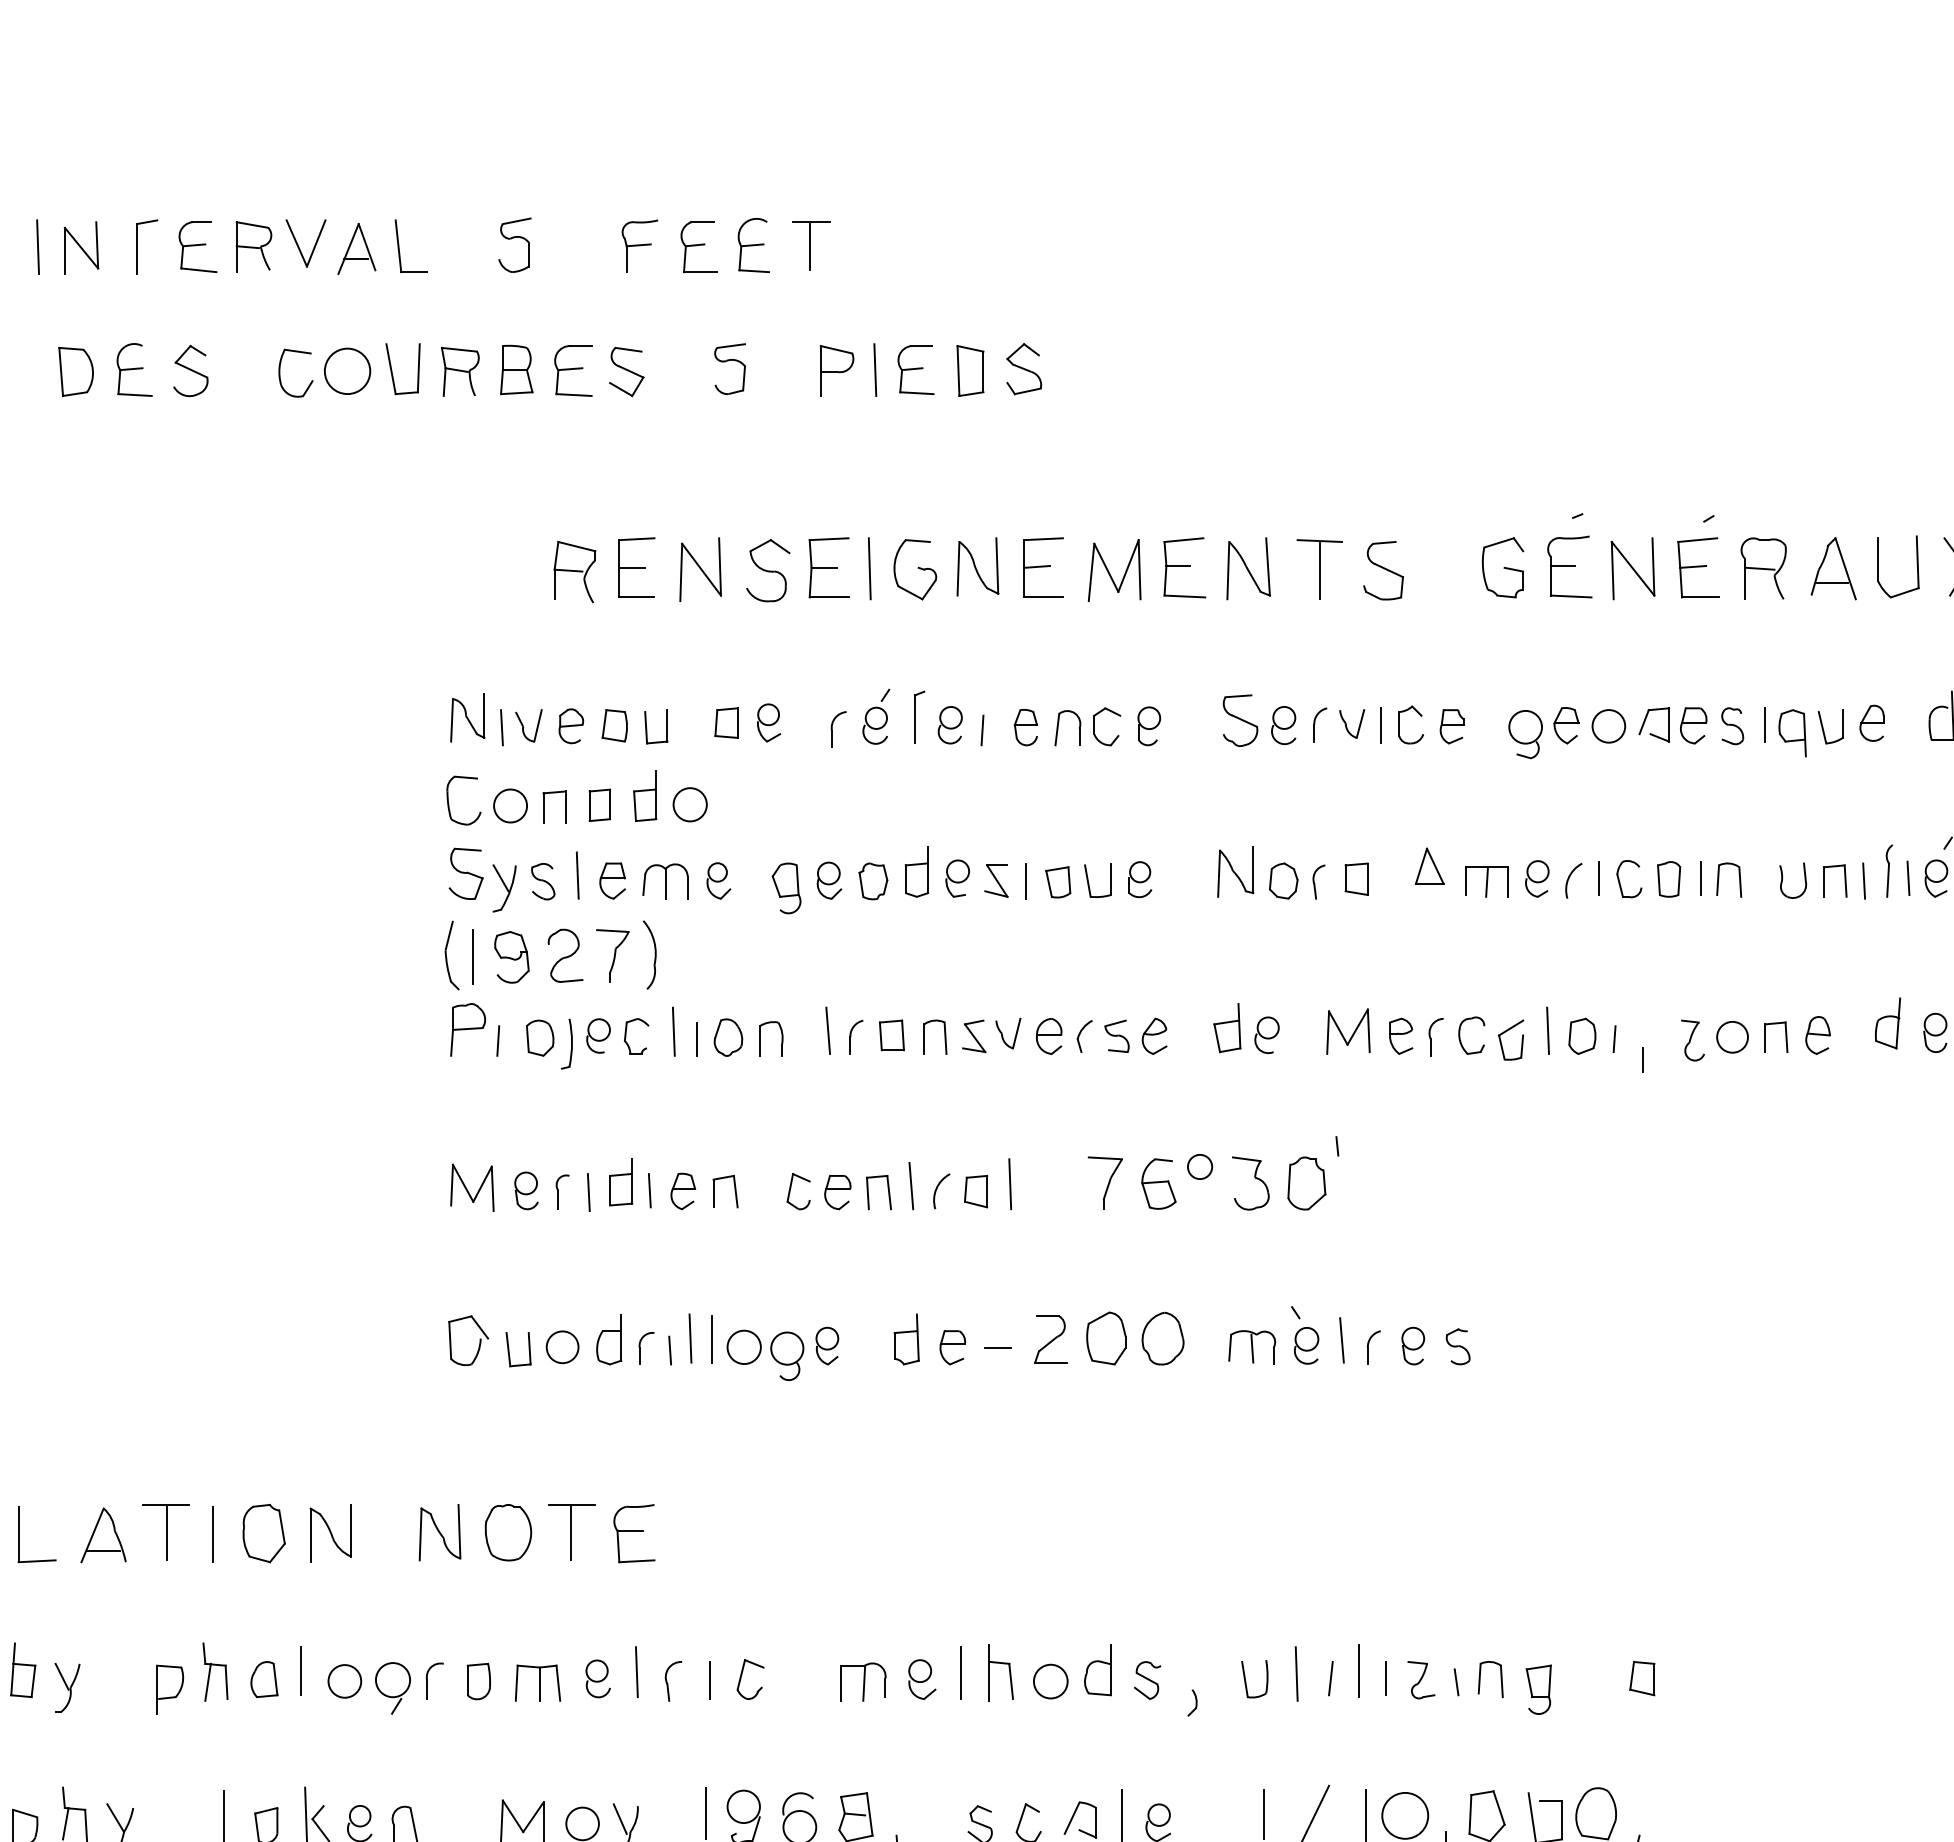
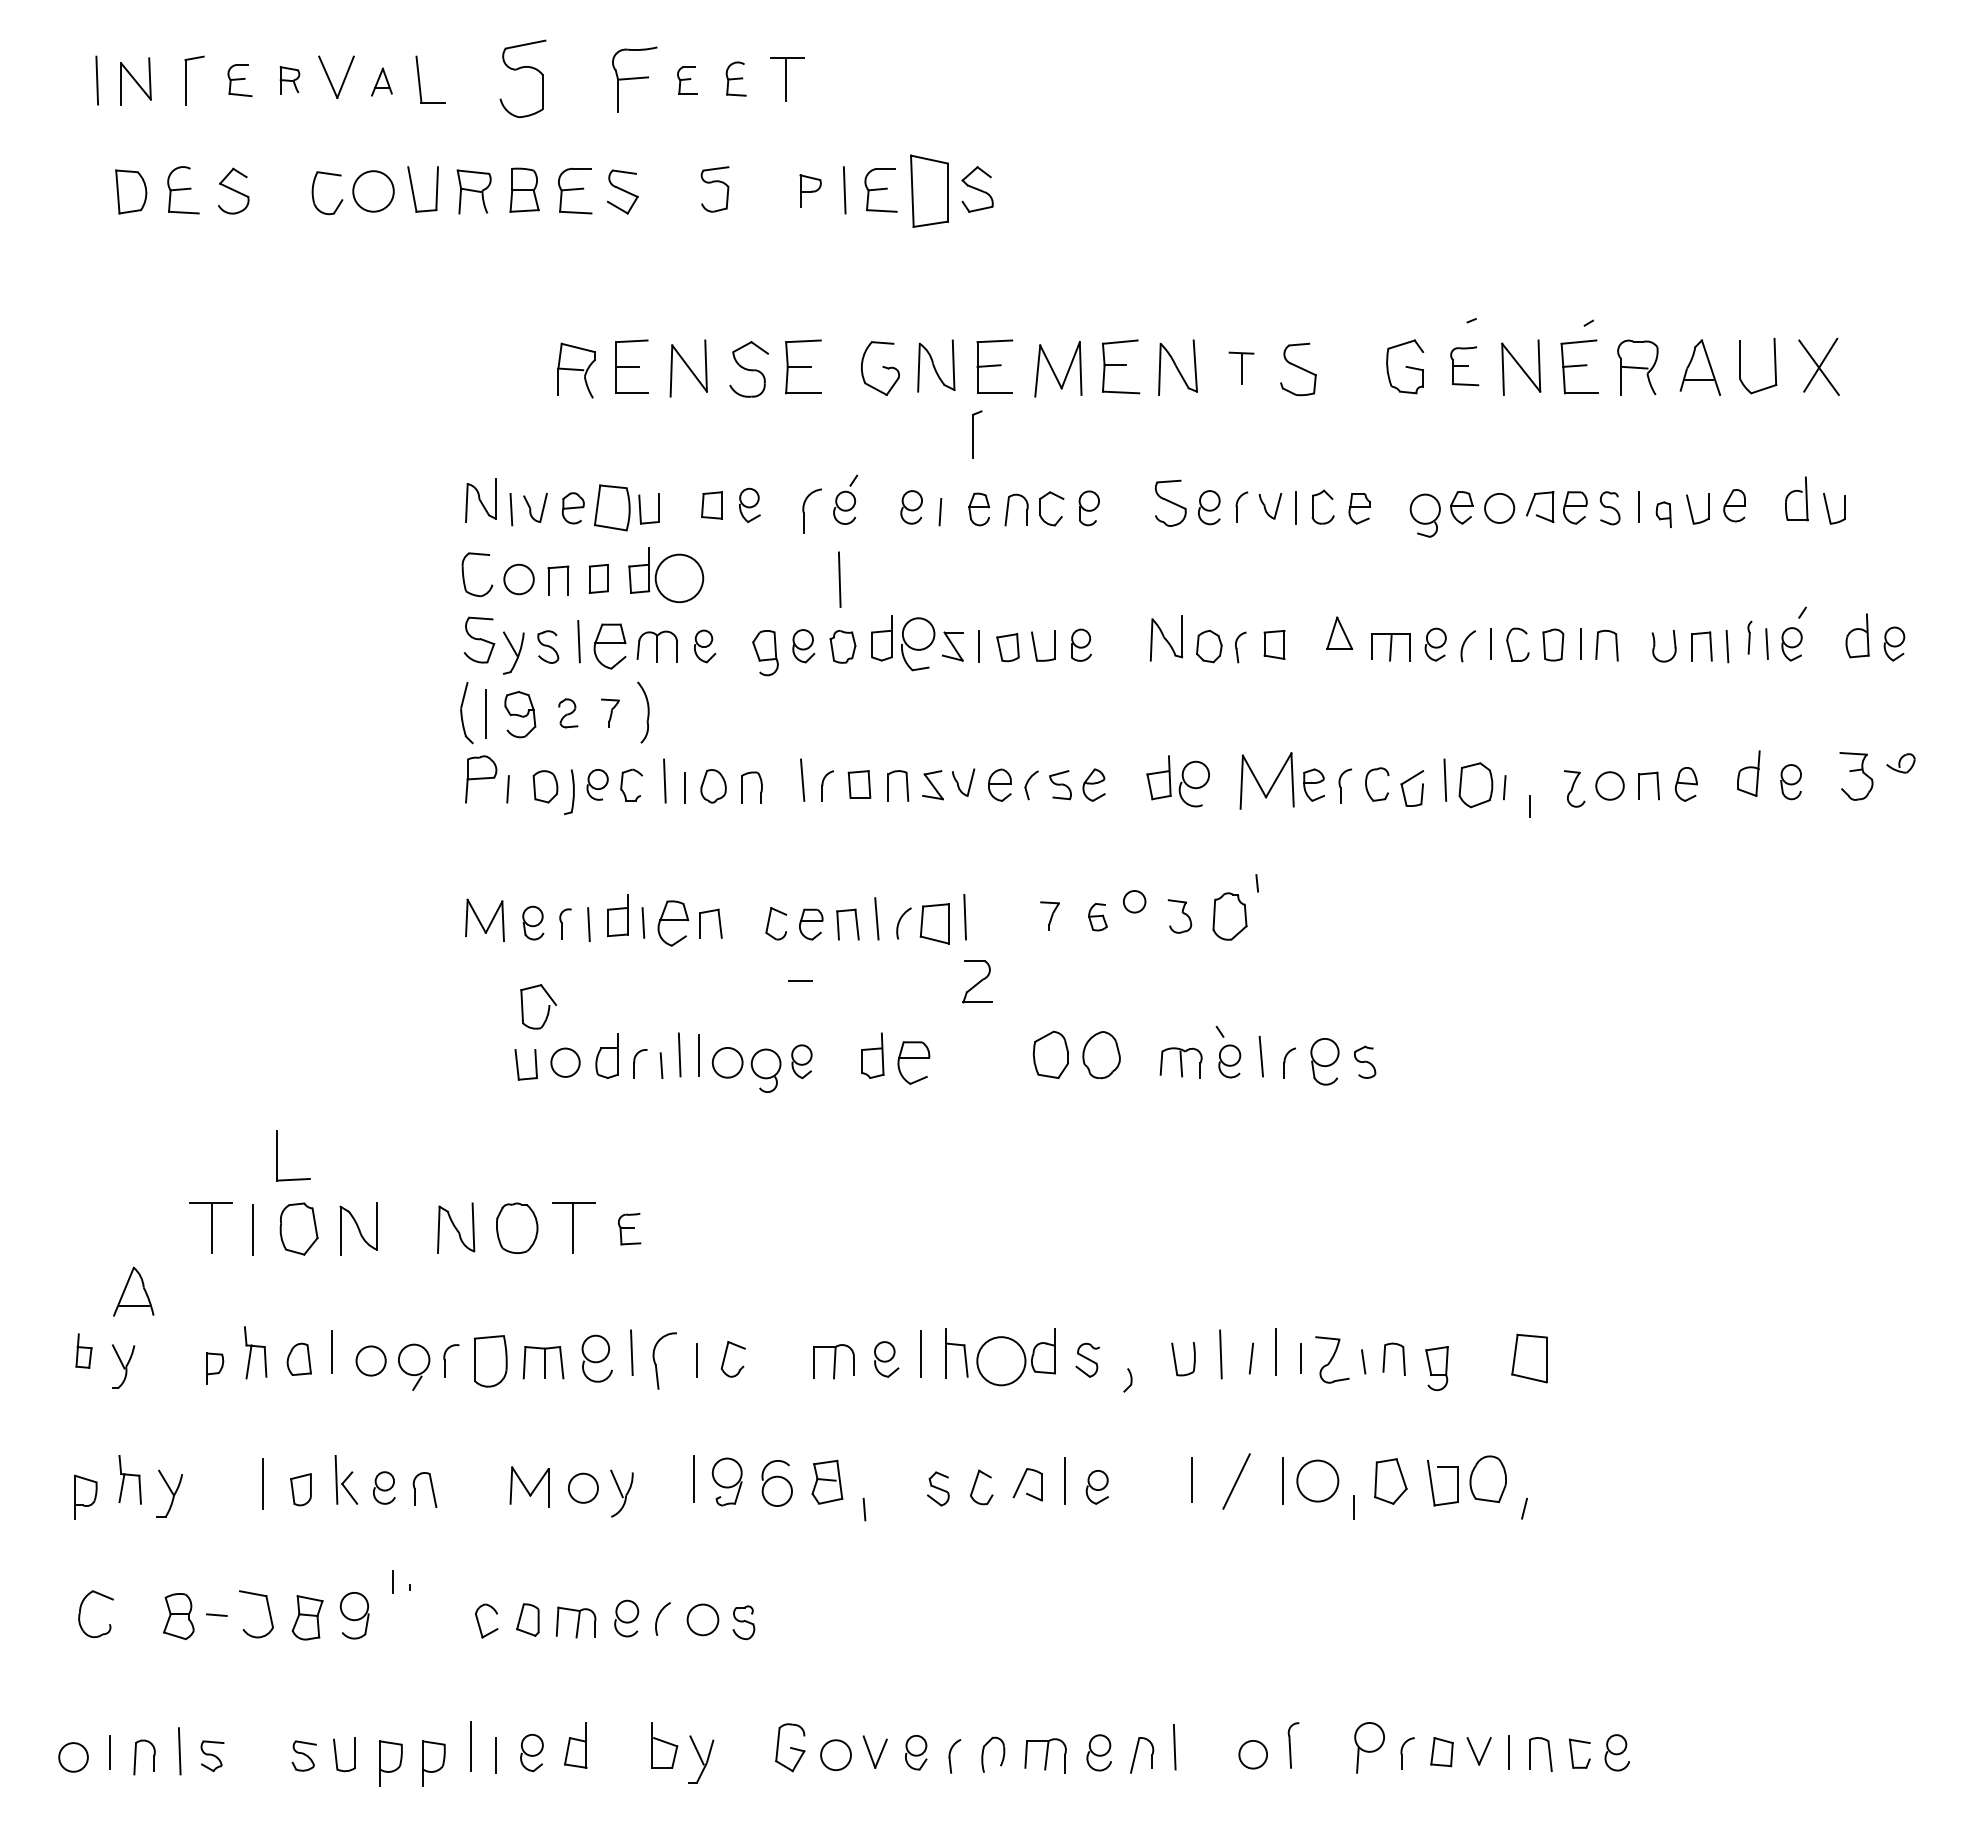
part: (514, 244) -> (522, 78), size x1.6
part: (752, 244) -> (735, 78), size x0.7
part: (639, 245) -> (634, 79), size x1.4
part: (197, 247) -> (239, 80), size x0.7
part: (253, 247) -> (289, 80), size x0.6
part: (699, 247) -> (687, 80), size x0.6
part: (356, 248) -> (381, 81), size x0.6
part: (836, 370) -> (810, 190), size x0.7
part: (970, 370) -> (929, 190), size x1.6
part: (1569, 567) -> (1464, 366), size x0.7
line: (869, 568) -> (839, 579), moved
part: (1319, 569) -> (1241, 368), size x0.6
part: (919, 717) -> (977, 434), moved
part: (614, 725) -> (611, 507), size x1.6
part: (838, 728) -> (811, 510), size x1.4
part: (1792, 733) -> (1663, 514), size x0.6
circle: (690, 804) -> (679, 578), size x1.6
part: (1888, 870) -> (1749, 637), size x0.7
part: (957, 878) -> (918, 644), size x1.6
part: (612, 881) -> (610, 646), size x1.4
part: (565, 956) -> (568, 713), size x0.6
part: (612, 956) -> (610, 713), size x0.6
part: (1347, 1031) -> (1266, 780), size x1.4
part: (1267, 1035) -> (1194, 784), size x1.4
part: (1581, 1035) -> (1475, 784), size x1.4
part: (1104, 1182) -> (1049, 915), size x0.6
part: (1250, 1183) -> (1179, 916), size x0.7
part: (1158, 1184) -> (1097, 917), size x0.6
part: (682, 1191) -> (672, 923), size x1.4
part: (975, 1191) -> (934, 923), size x1.4
part: (1050, 1339) -> (977, 981), moved
part: (478, 1344) -> (547, 1010), moved
part: (1412, 1345) -> (1324, 1061), size x1.4
line: (998, 1346) -> (800, 980), moved
part: (952, 1348) -> (913, 1063), size x1.4
part: (634, 1532) -> (629, 1228), size x0.6
part: (19, 1534) -> (277, 1155), moved
part: (103, 1535) -> (133, 1291), moved
part: (22, 1669) -> (83, 1350), size x0.7
part: (598, 1678) -> (597, 1358), size x1.4
part: (1642, 1678) -> (1529, 1358), size x1.6
part: (1420, 1679) -> (1331, 1359), size x1.4
part: (478, 1680) -> (490, 1360), size x1.6
part: (673, 1680) -> (664, 1360), size x1.6
circle: (1050, 1681) -> (1001, 1361), size x1.6
part: (169, 1689) -> (214, 1368), size x0.7

